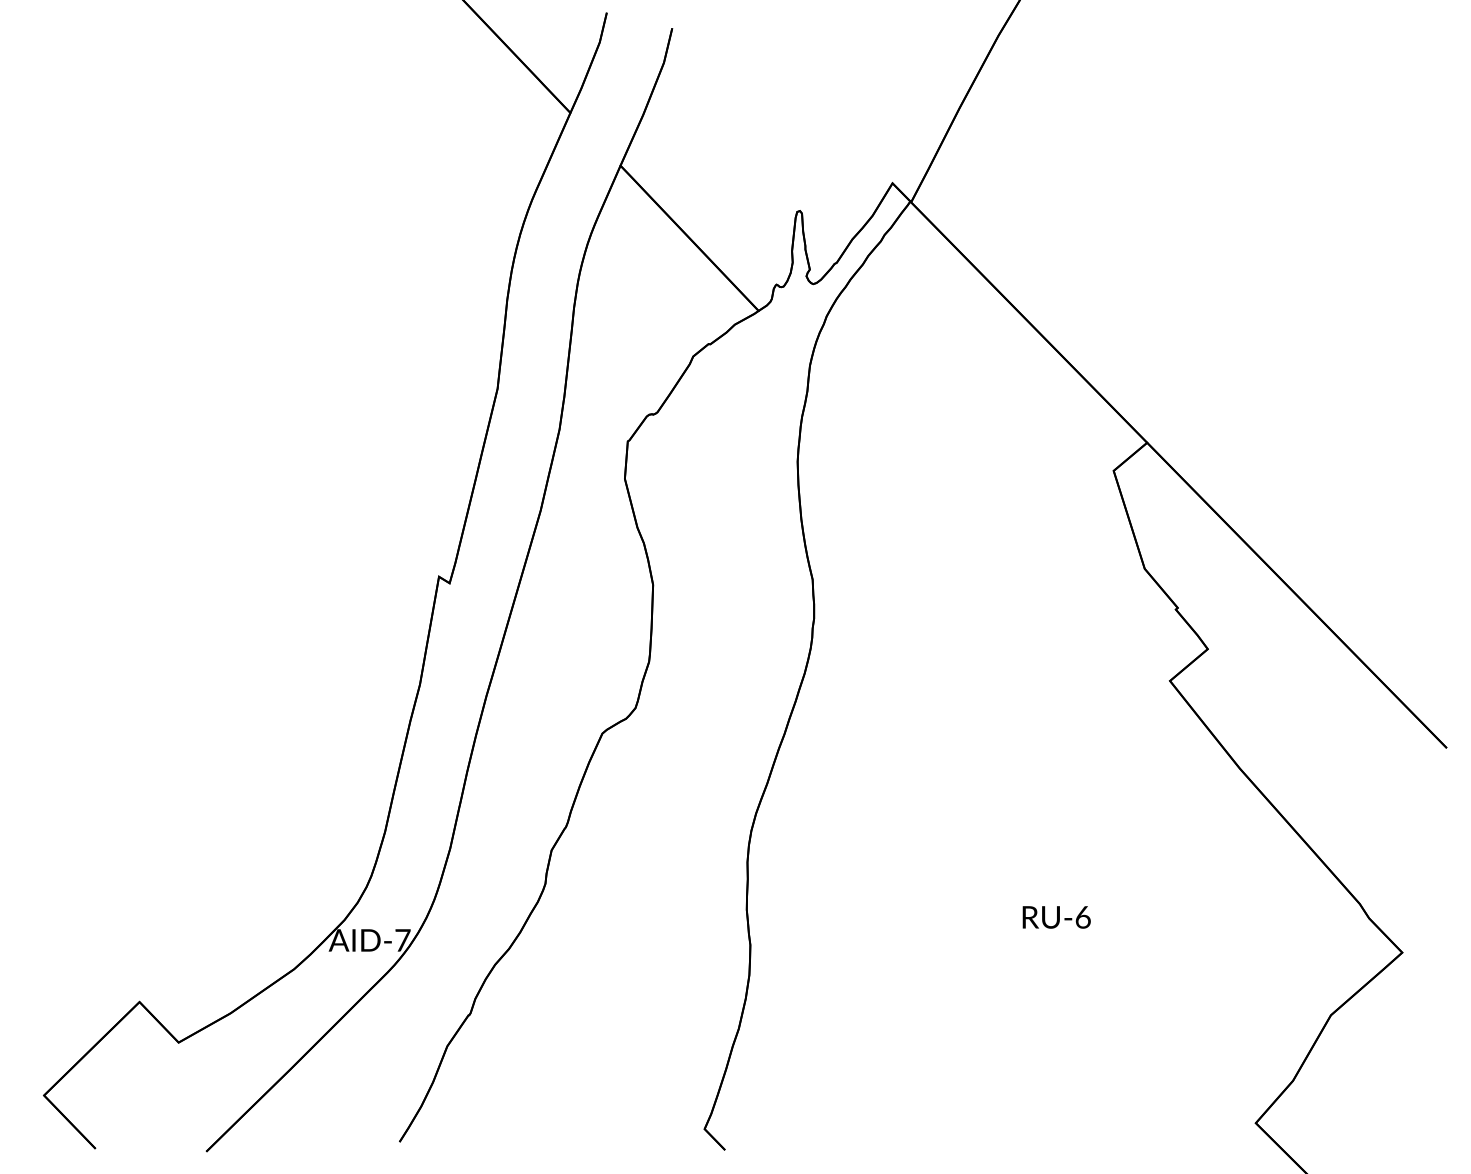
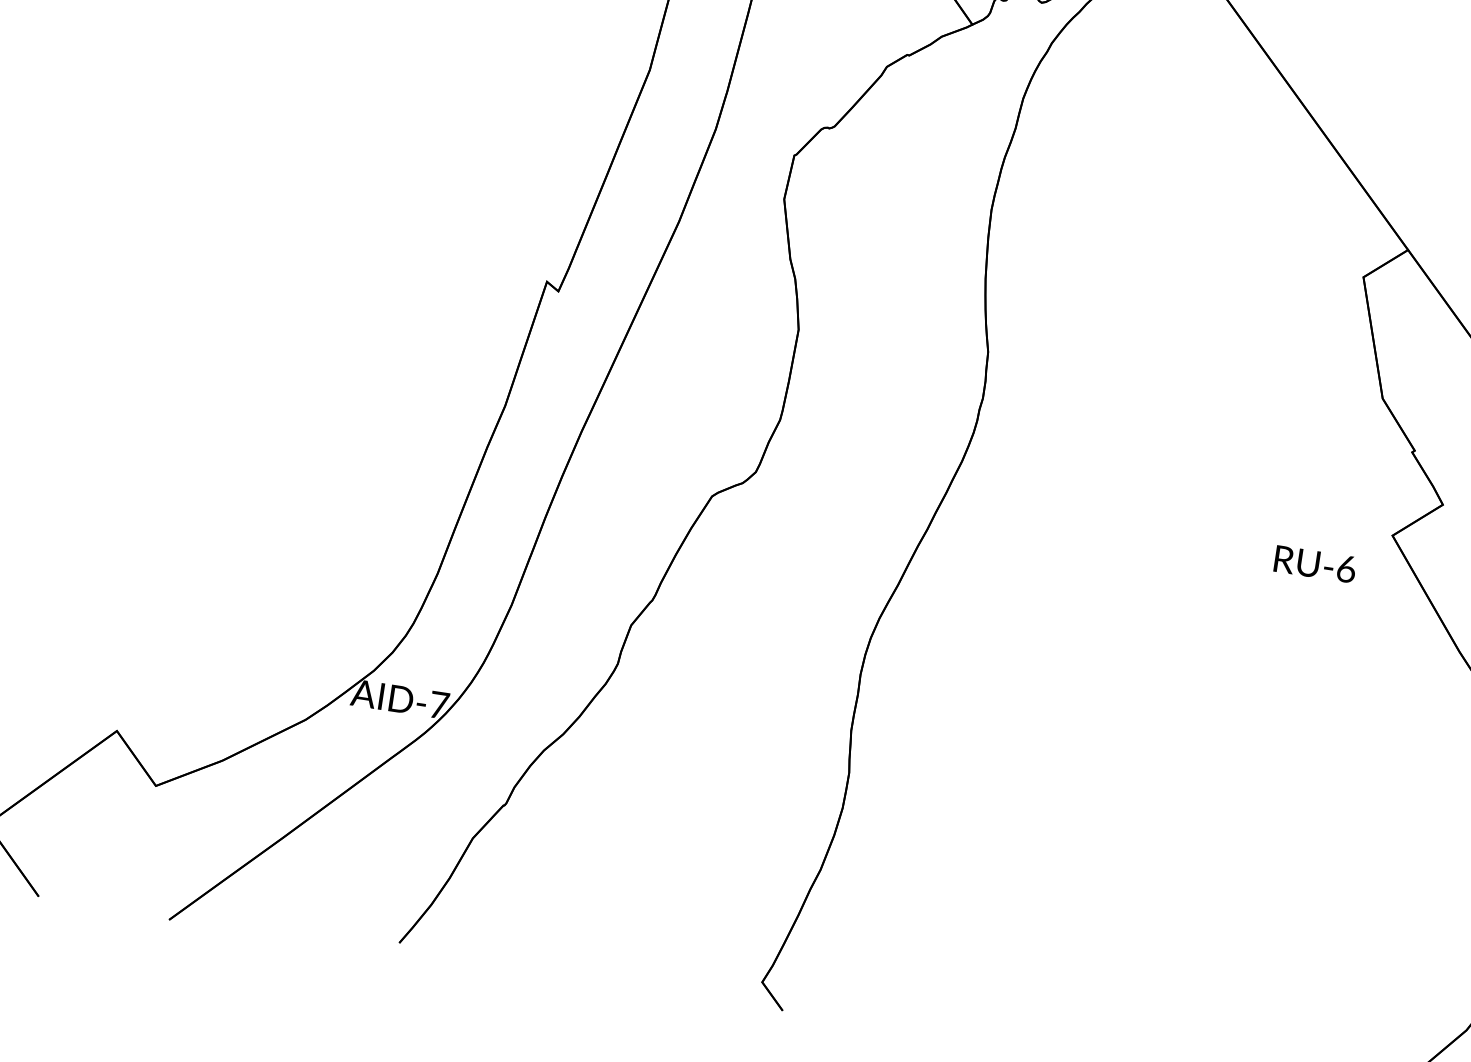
text: (1056, 917) -> (1314, 564), moved

